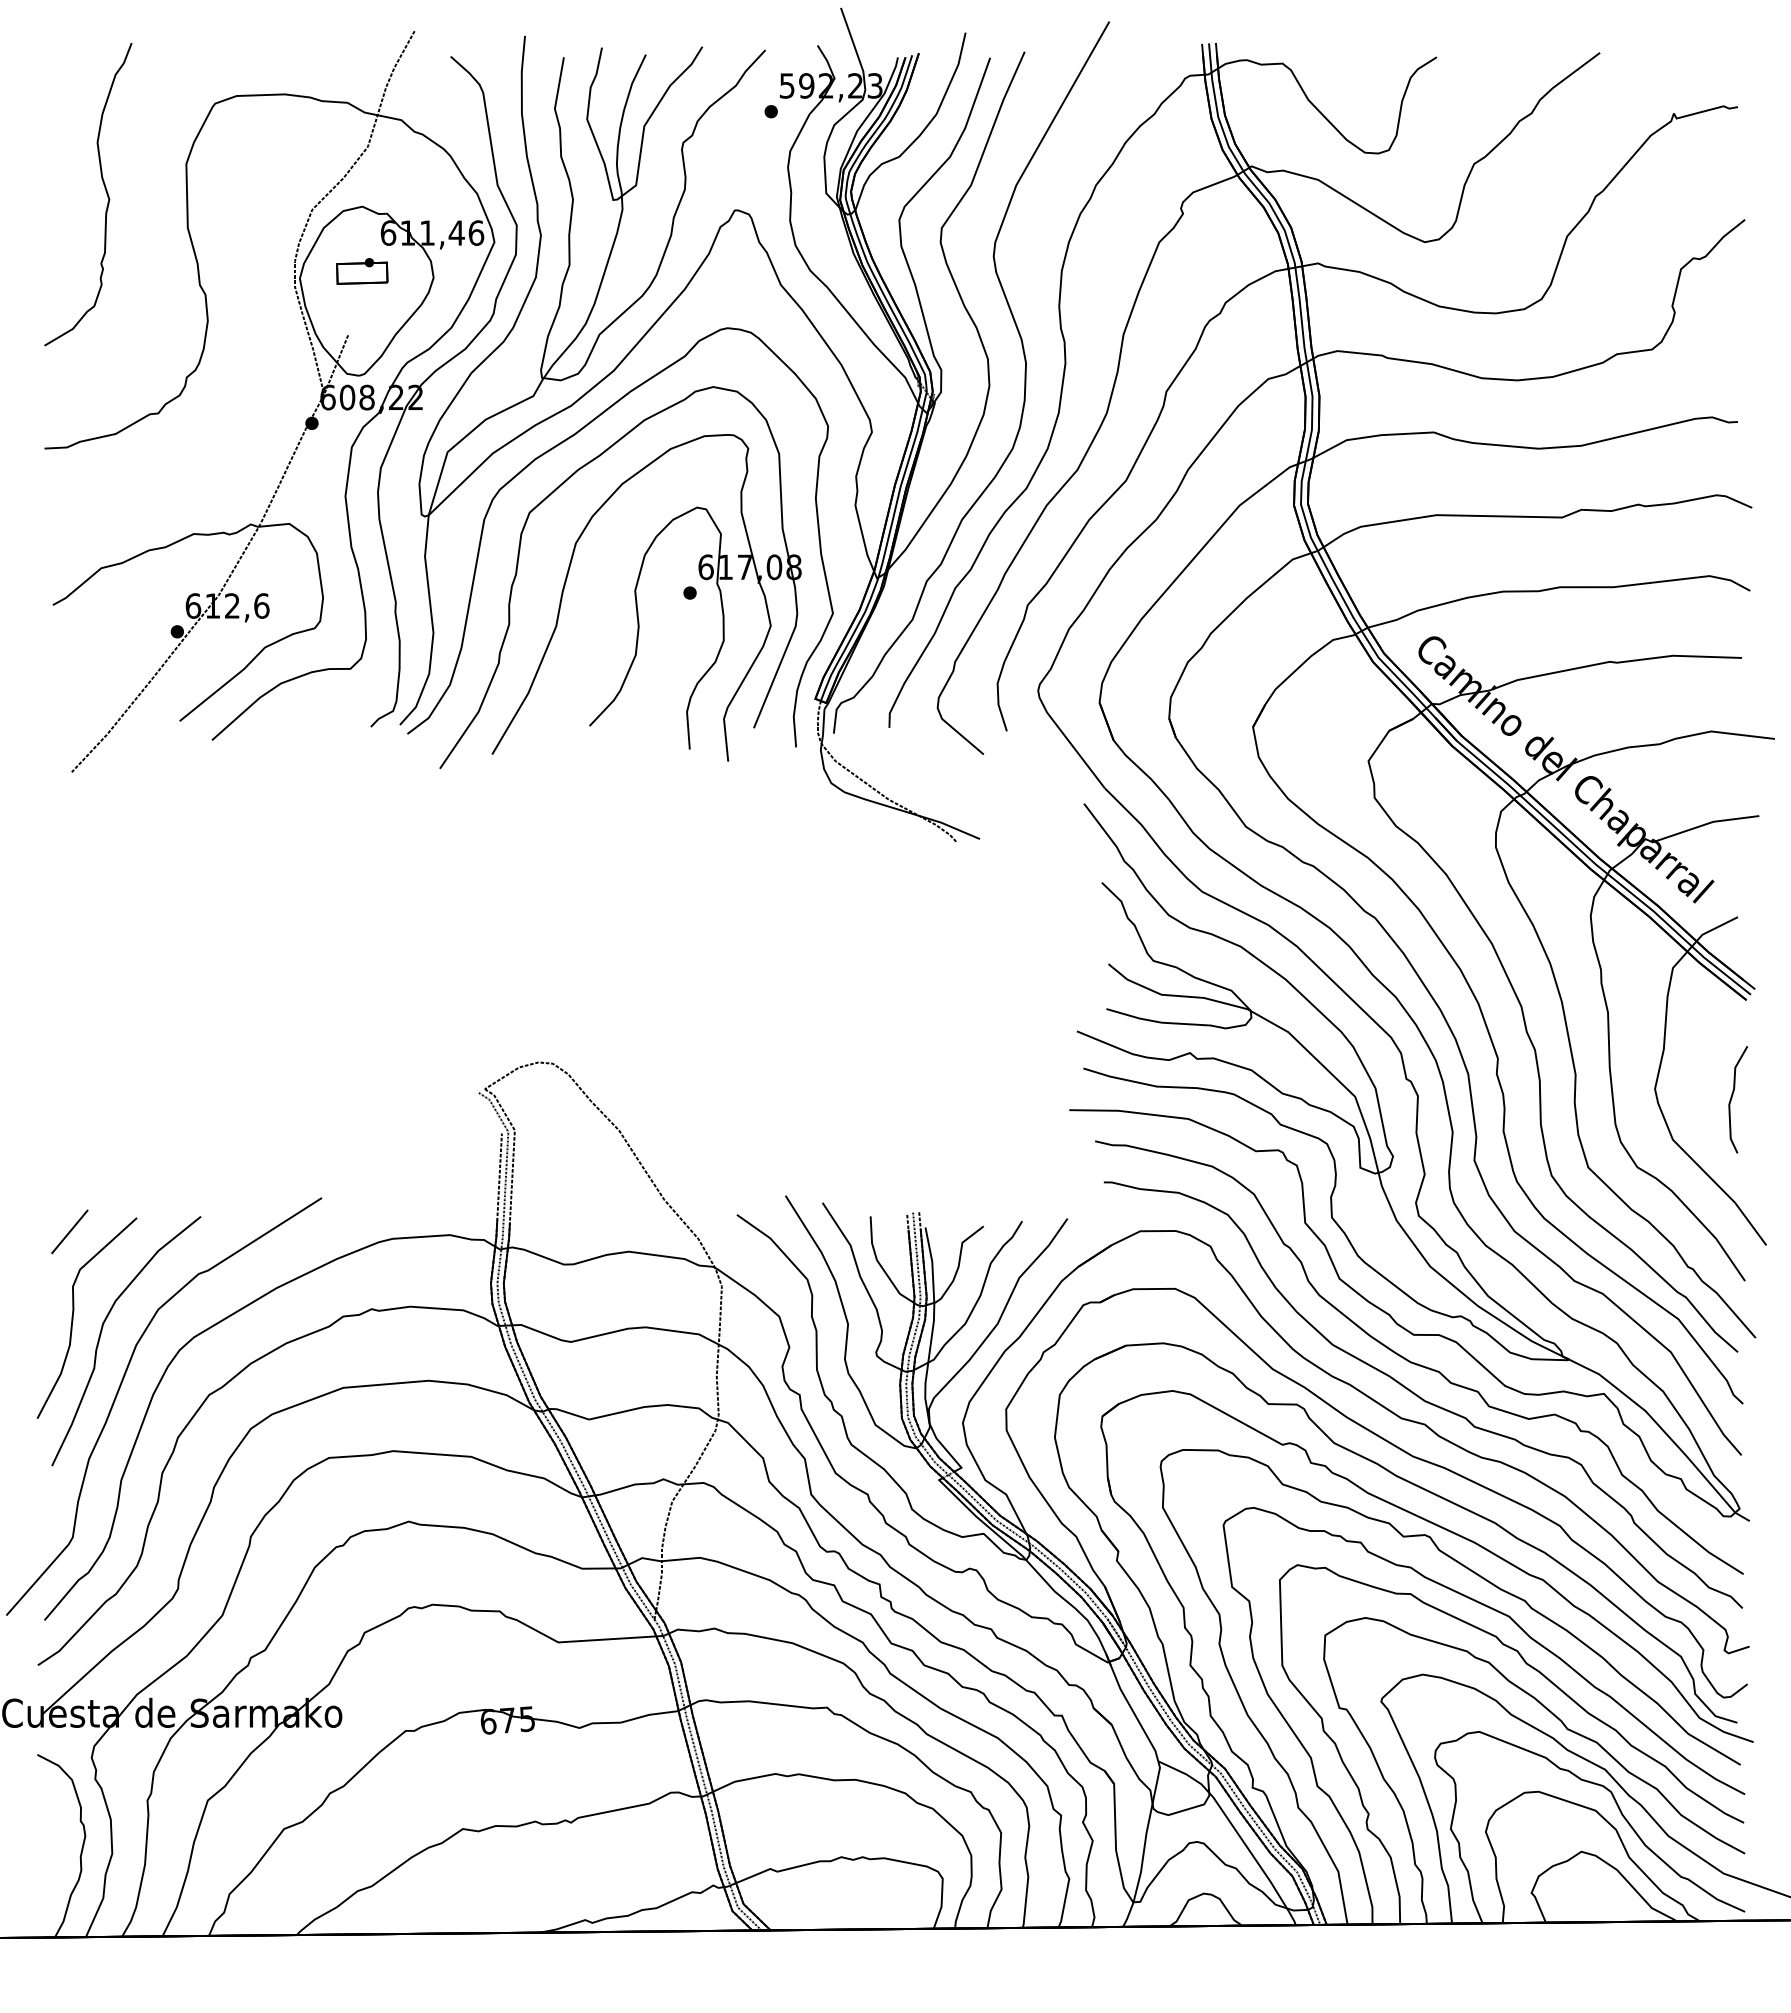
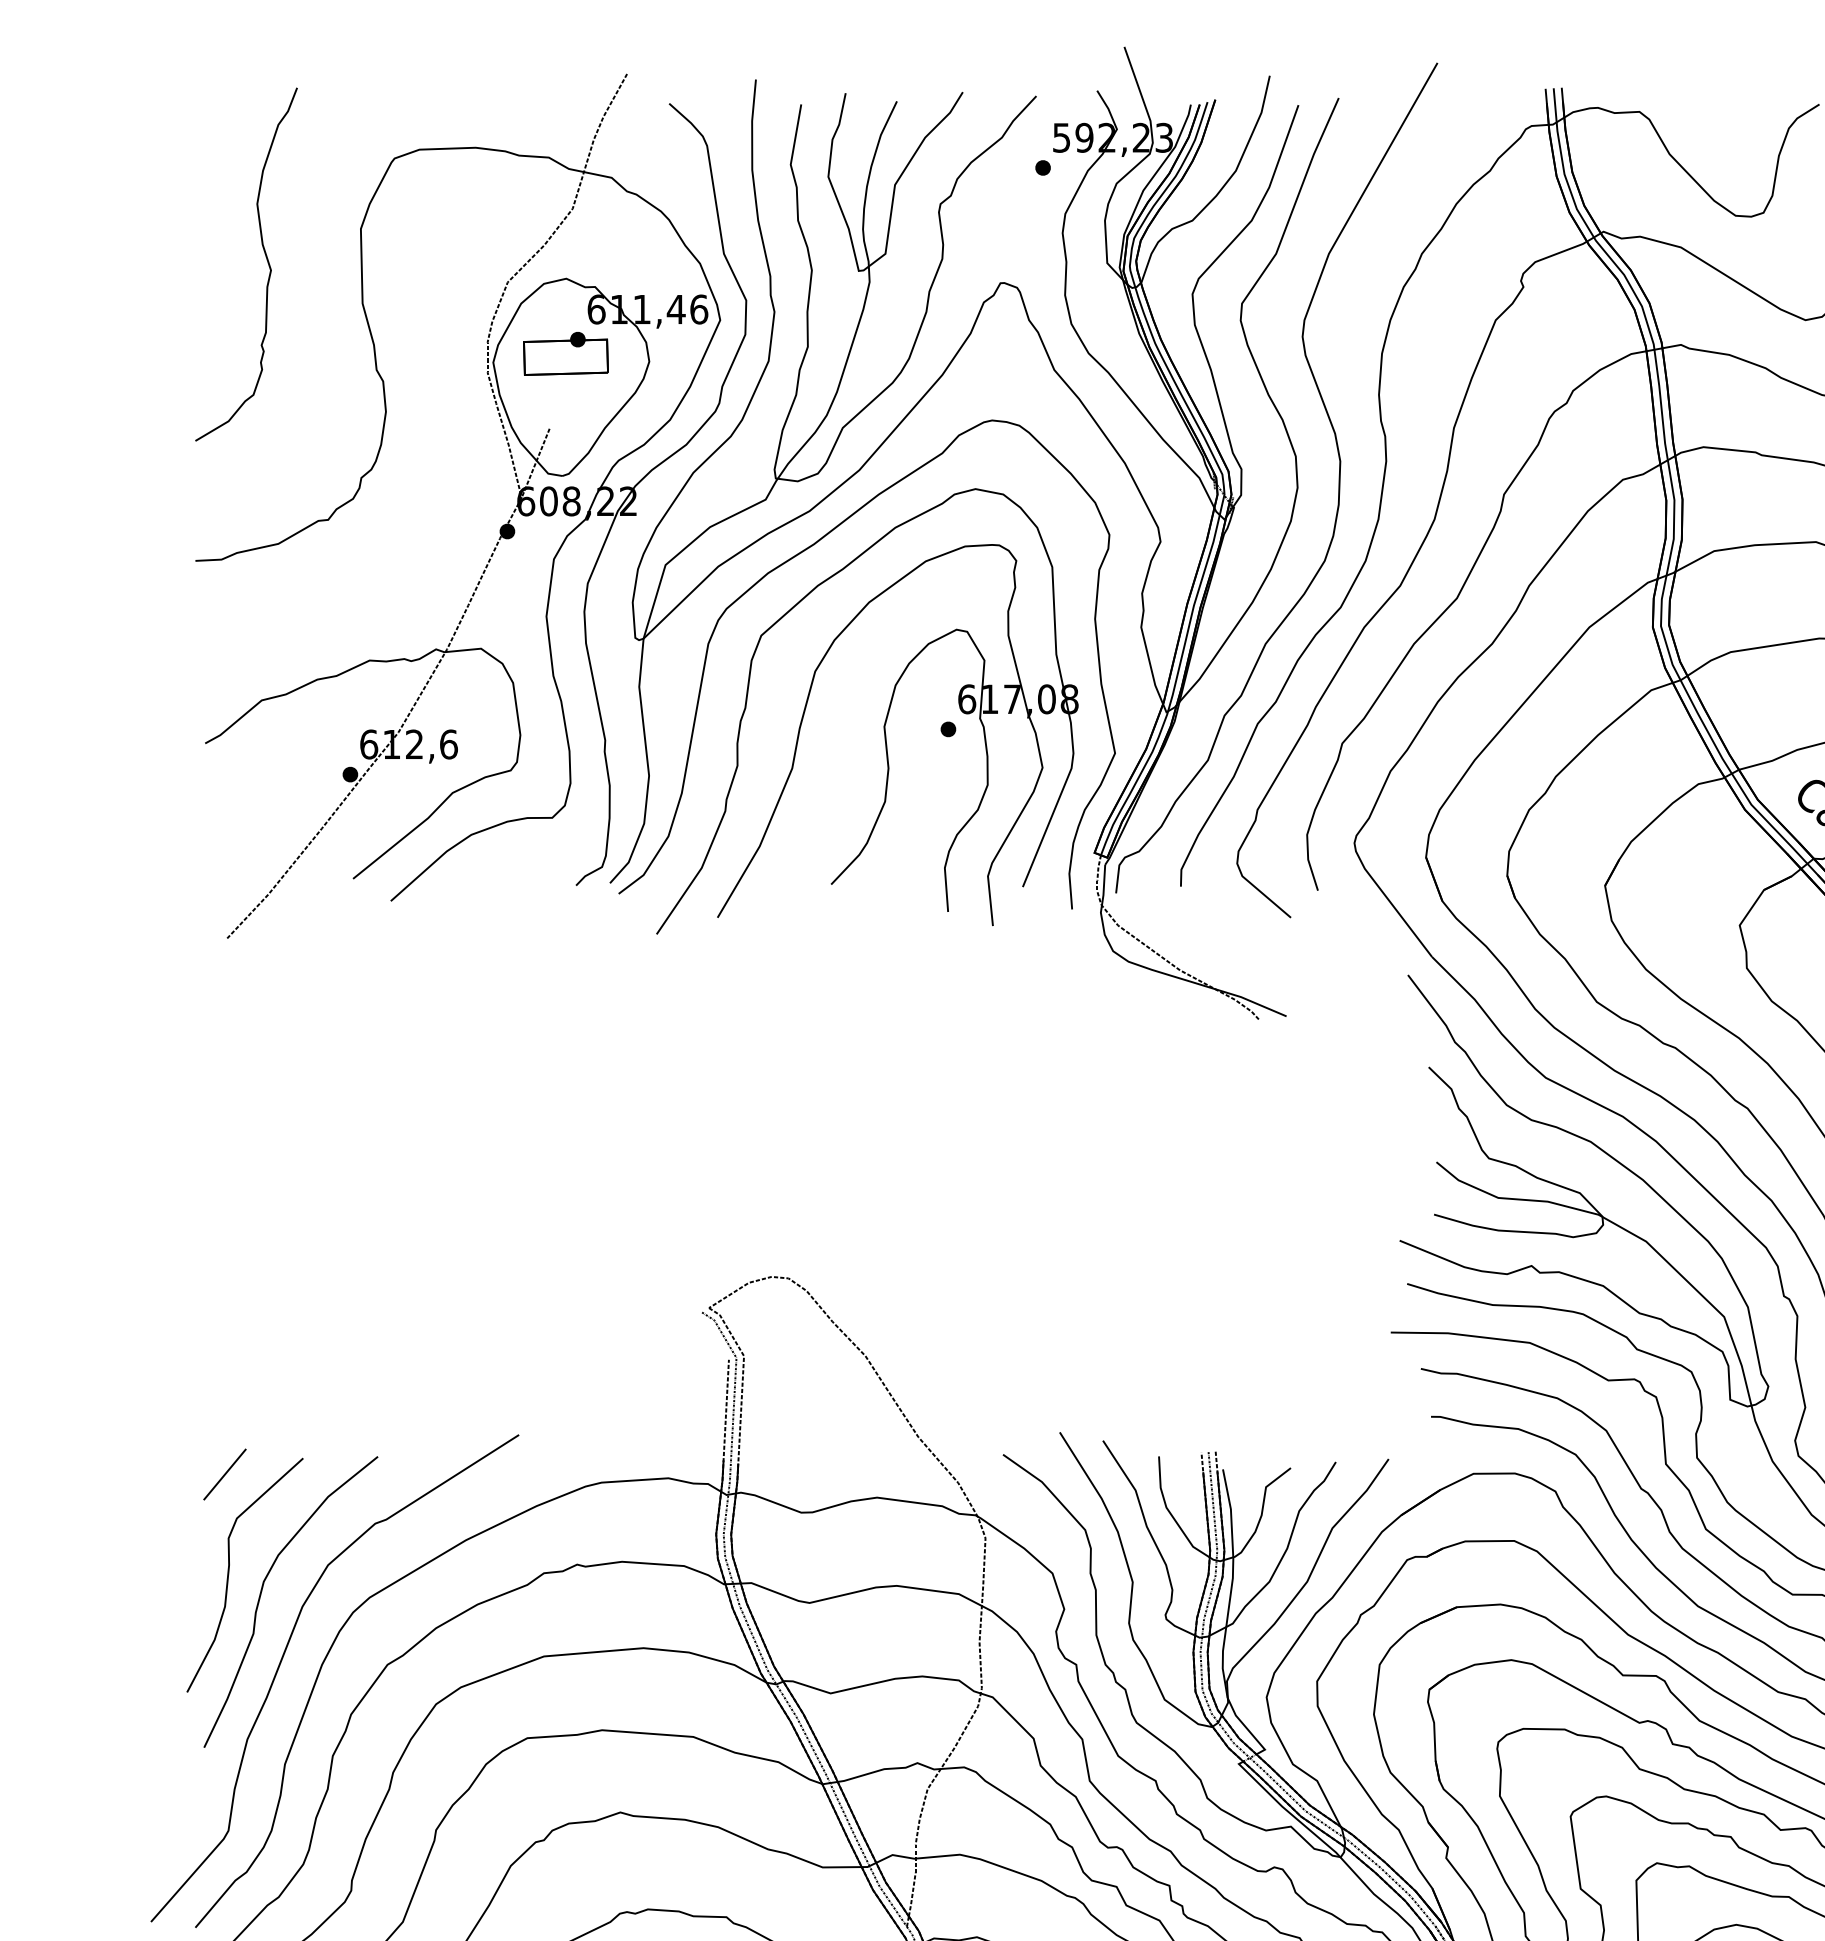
part: (362, 271) -> (566, 354), size x1.43

